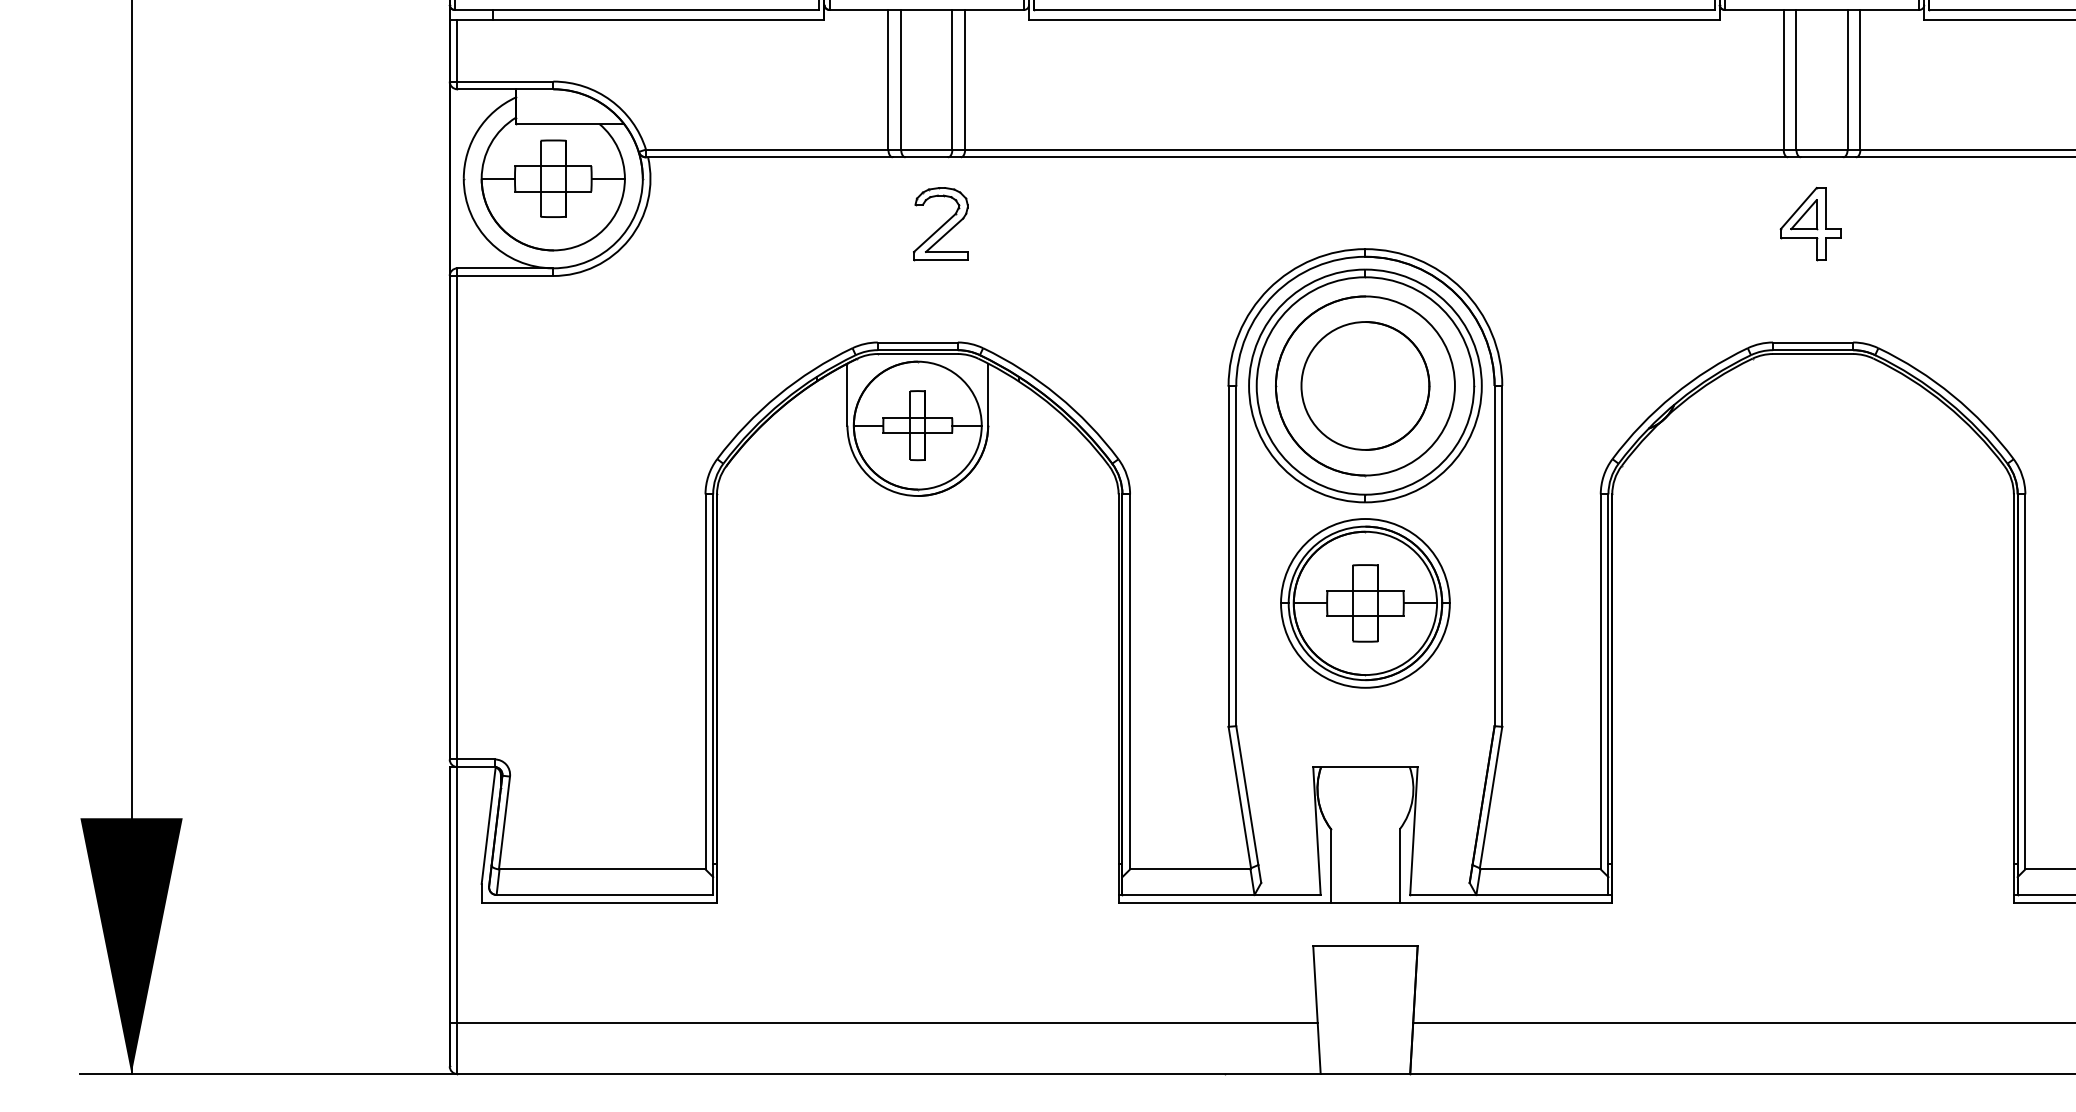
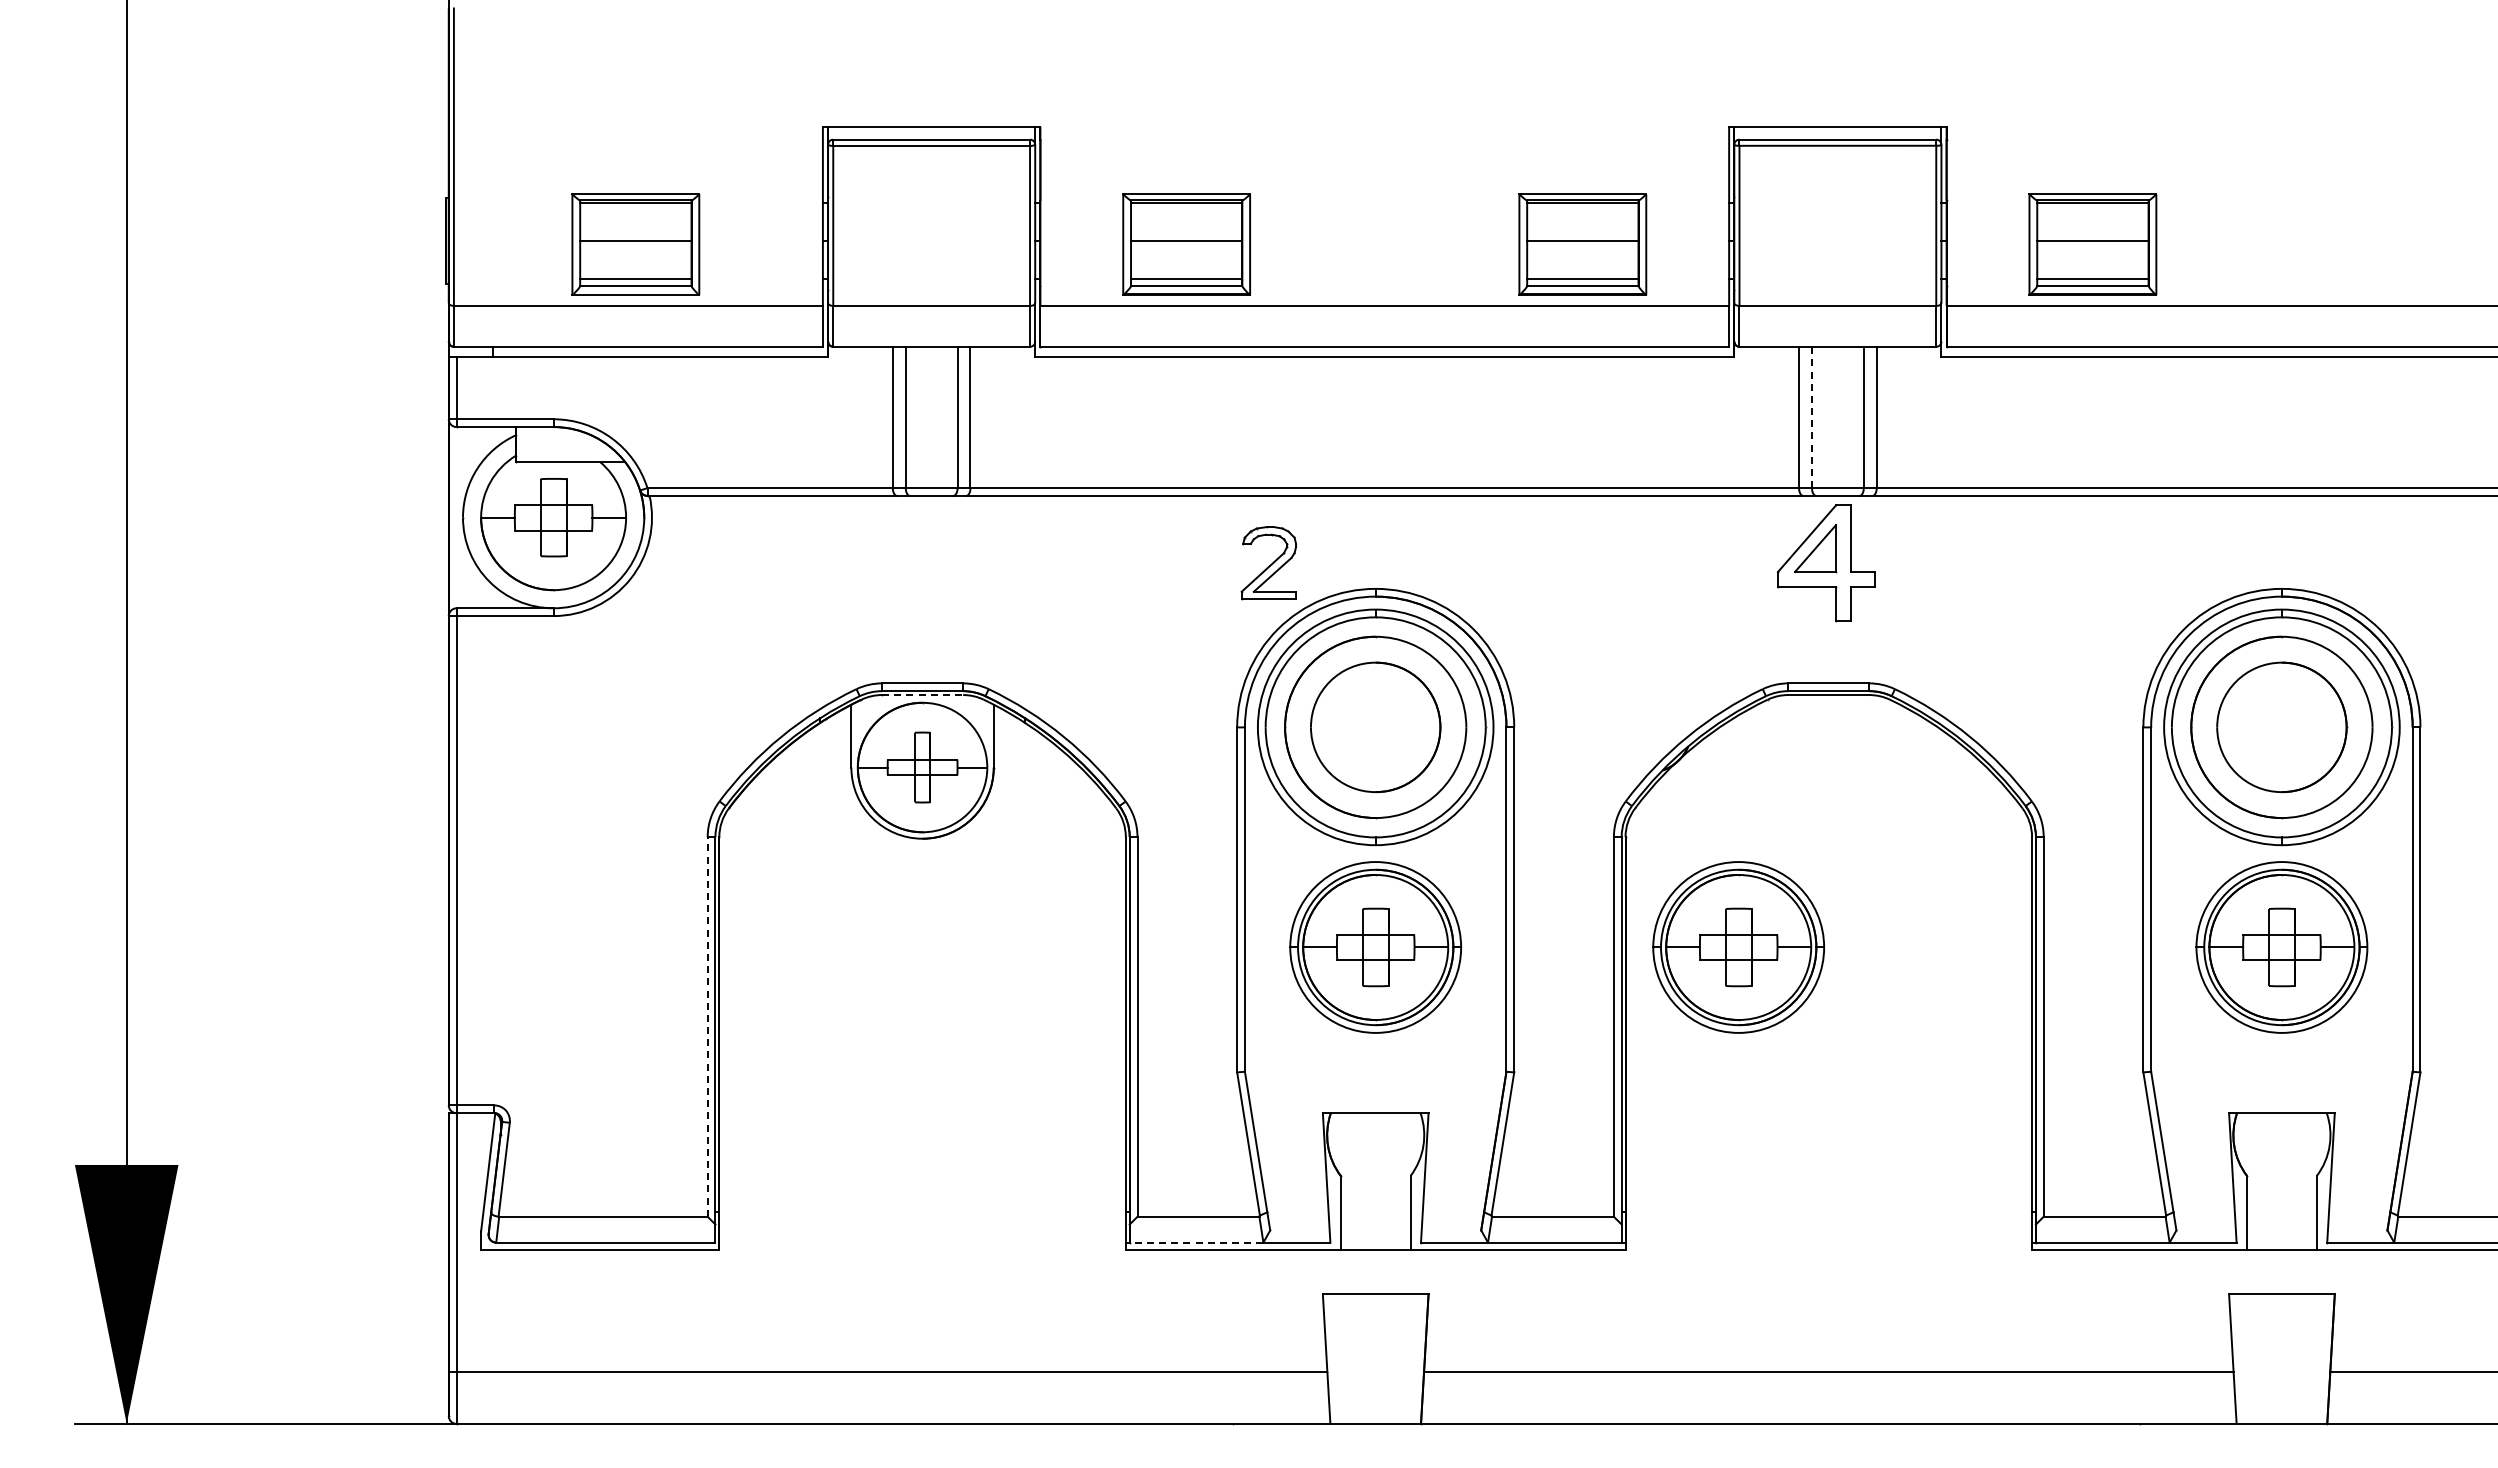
line: (1795, 79) -> (1811, 417), solid -> dashed
part: (1810, 223) -> (1826, 562), size x1.6
part: (940, 224) -> (1268, 563), moved
line: (917, 354) -> (922, 695), solid -> dashed
part: (1723, 603) -> (1738, 947), added
line: (705, 681) -> (707, 1026), solid -> dashed
line: (1188, 894) -> (1196, 1242), solid -> dashed

